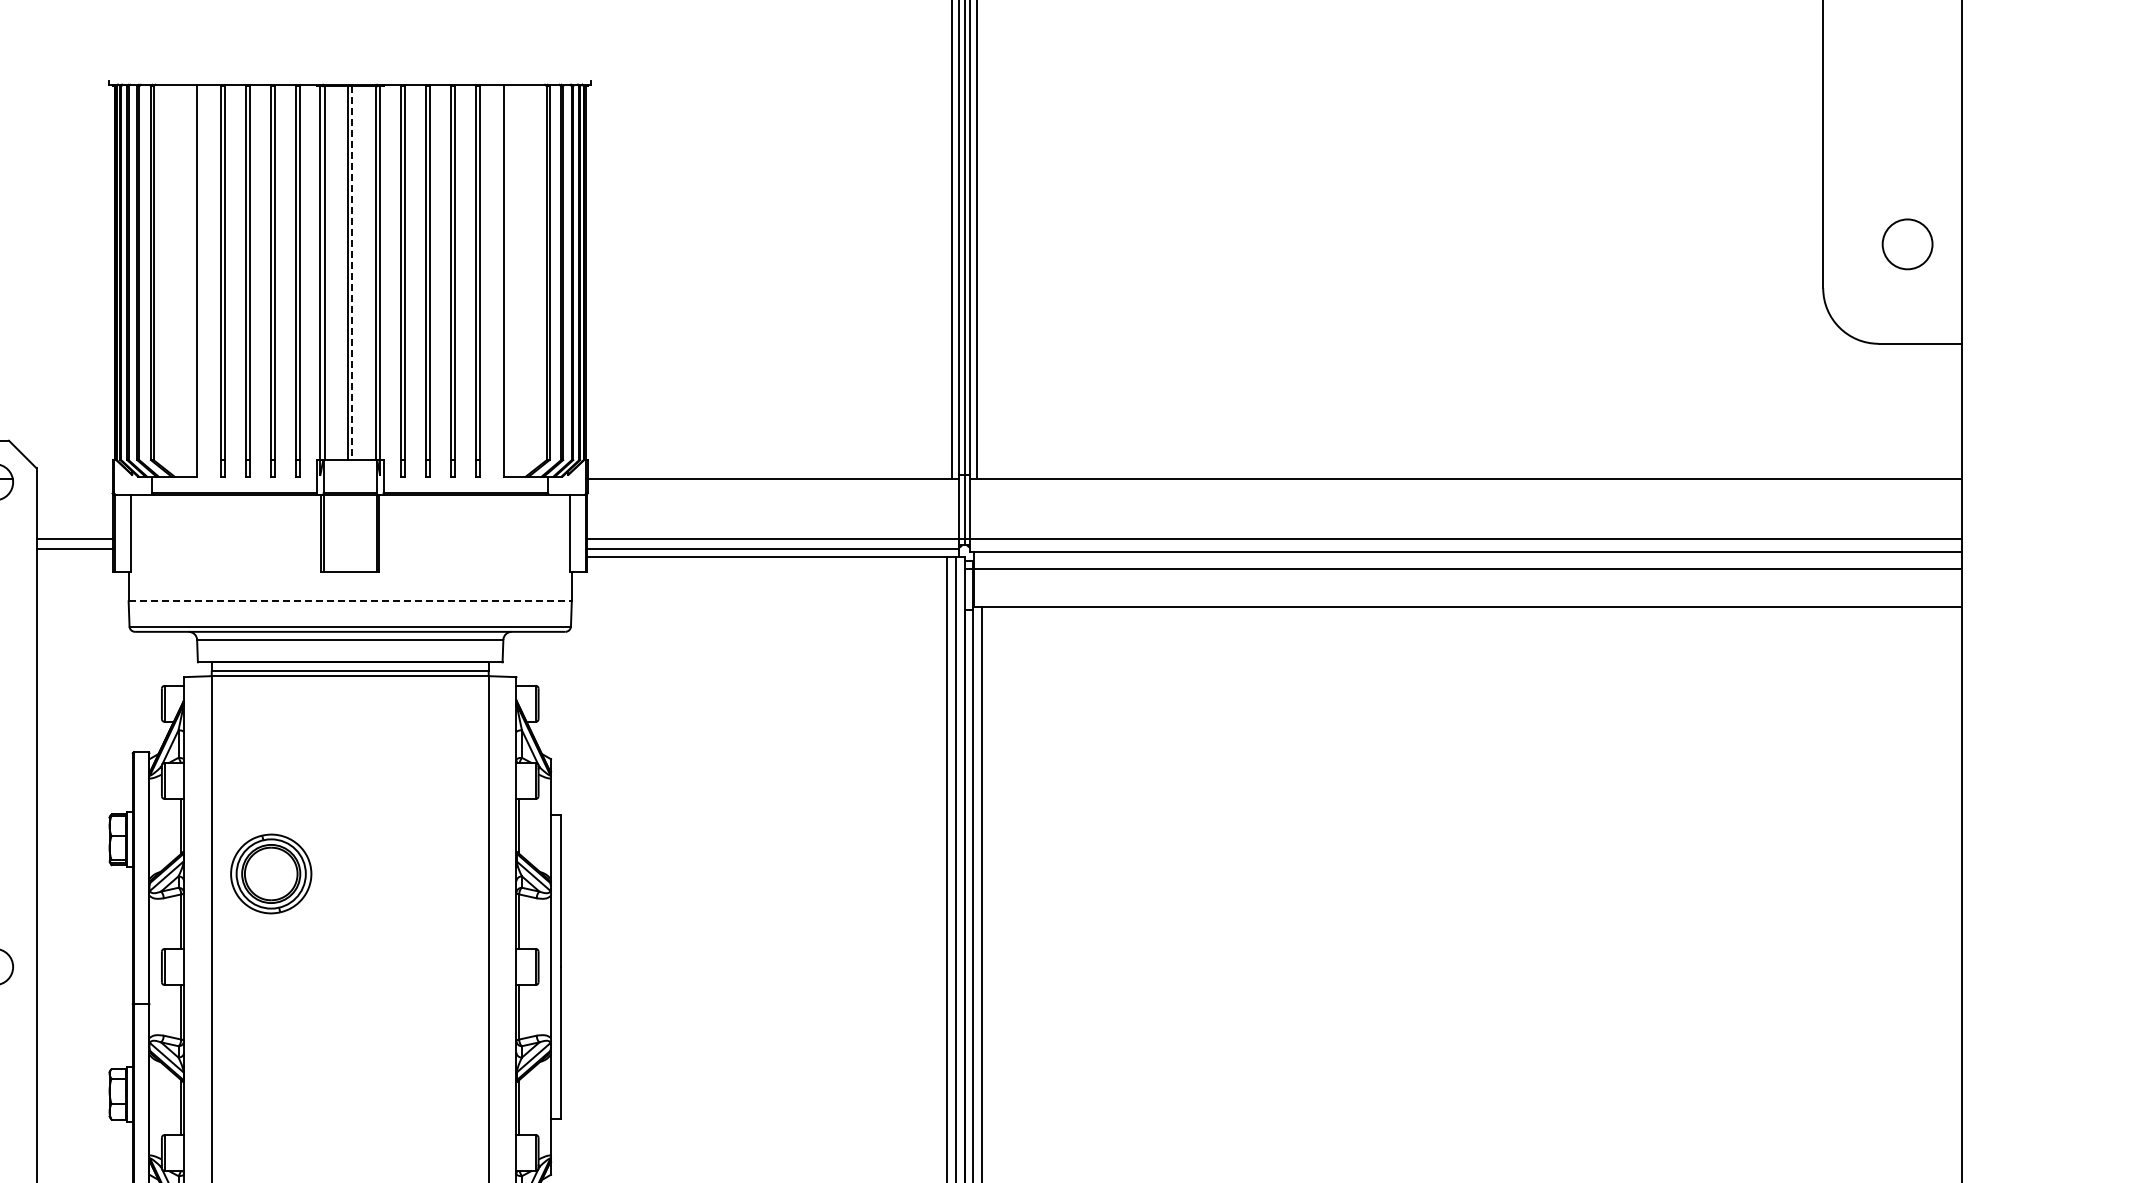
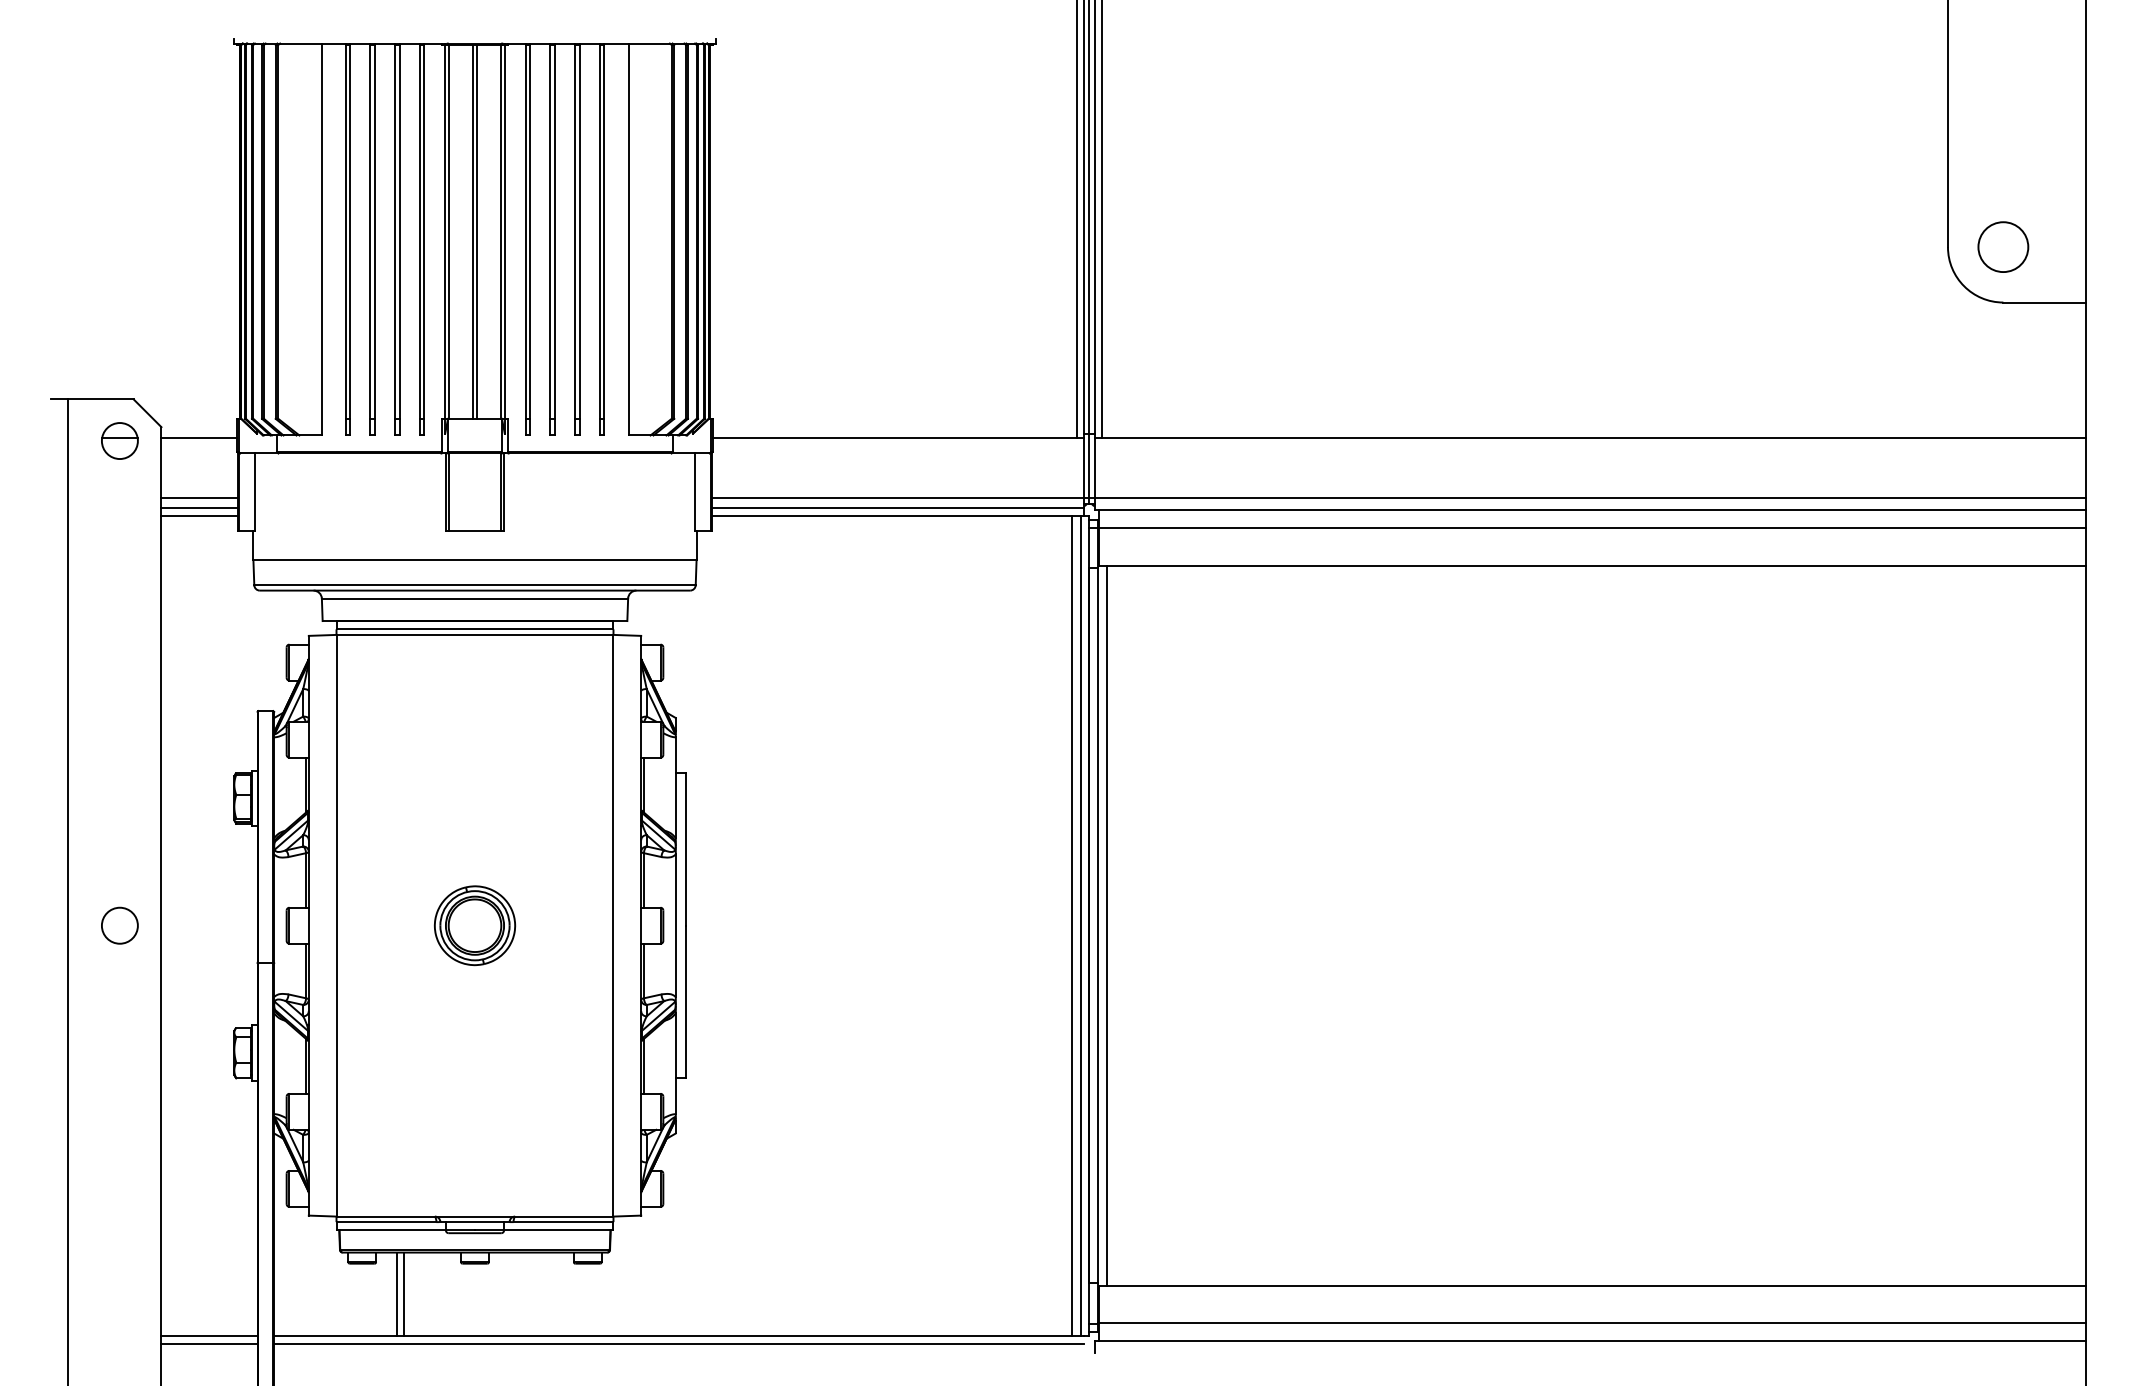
circle: (1907, 243) -> (2003, 246), moved
line: (352, 272) -> (477, 231), dashed -> solid
line: (74, 478) -> (199, 437), added
line: (74, 556) -> (199, 515), added
line: (350, 601) -> (475, 560), dashed -> solid
part: (270, 873) -> (474, 925), moved

